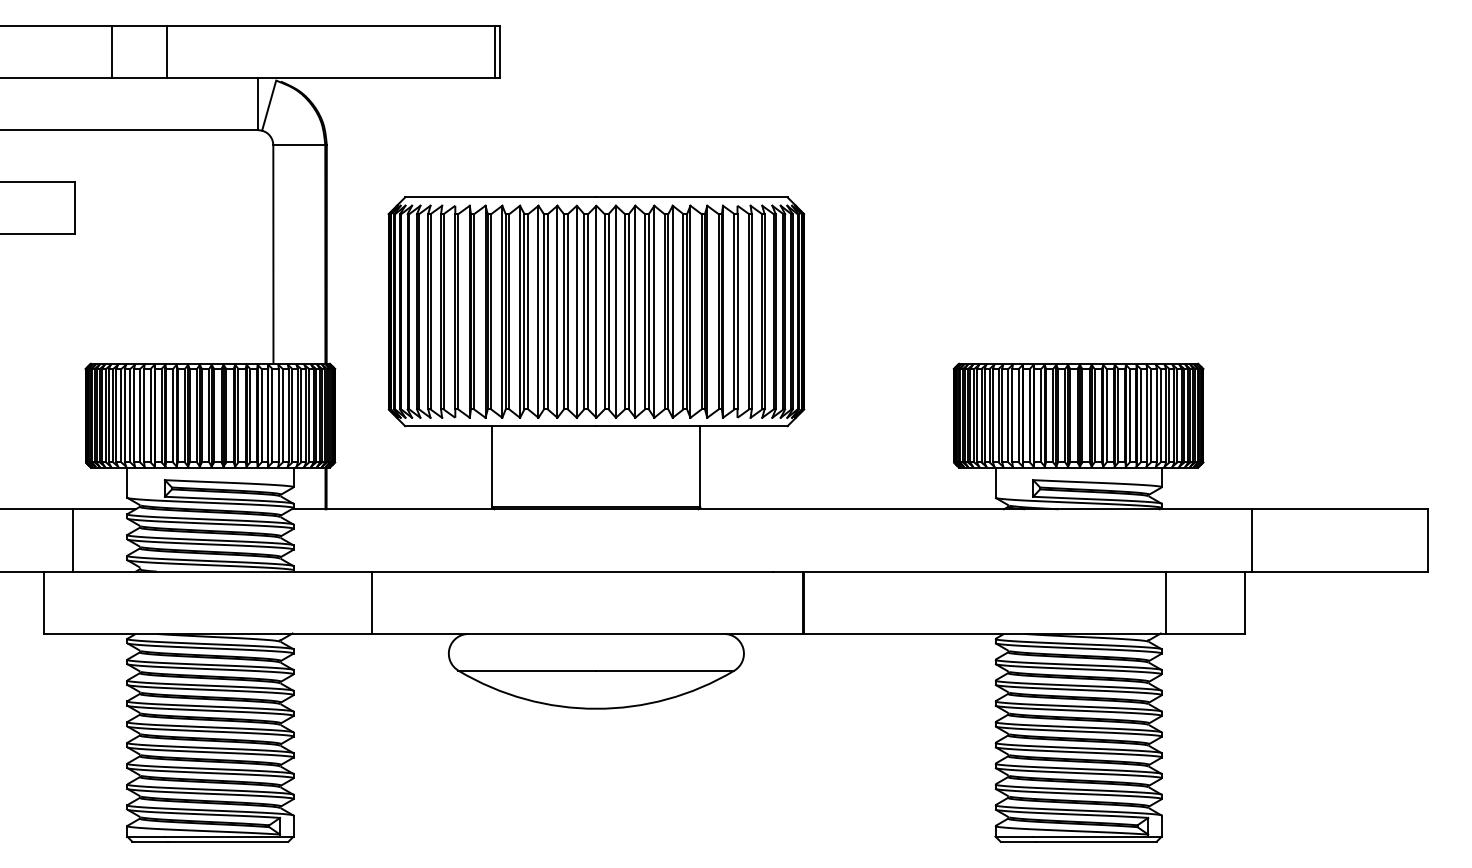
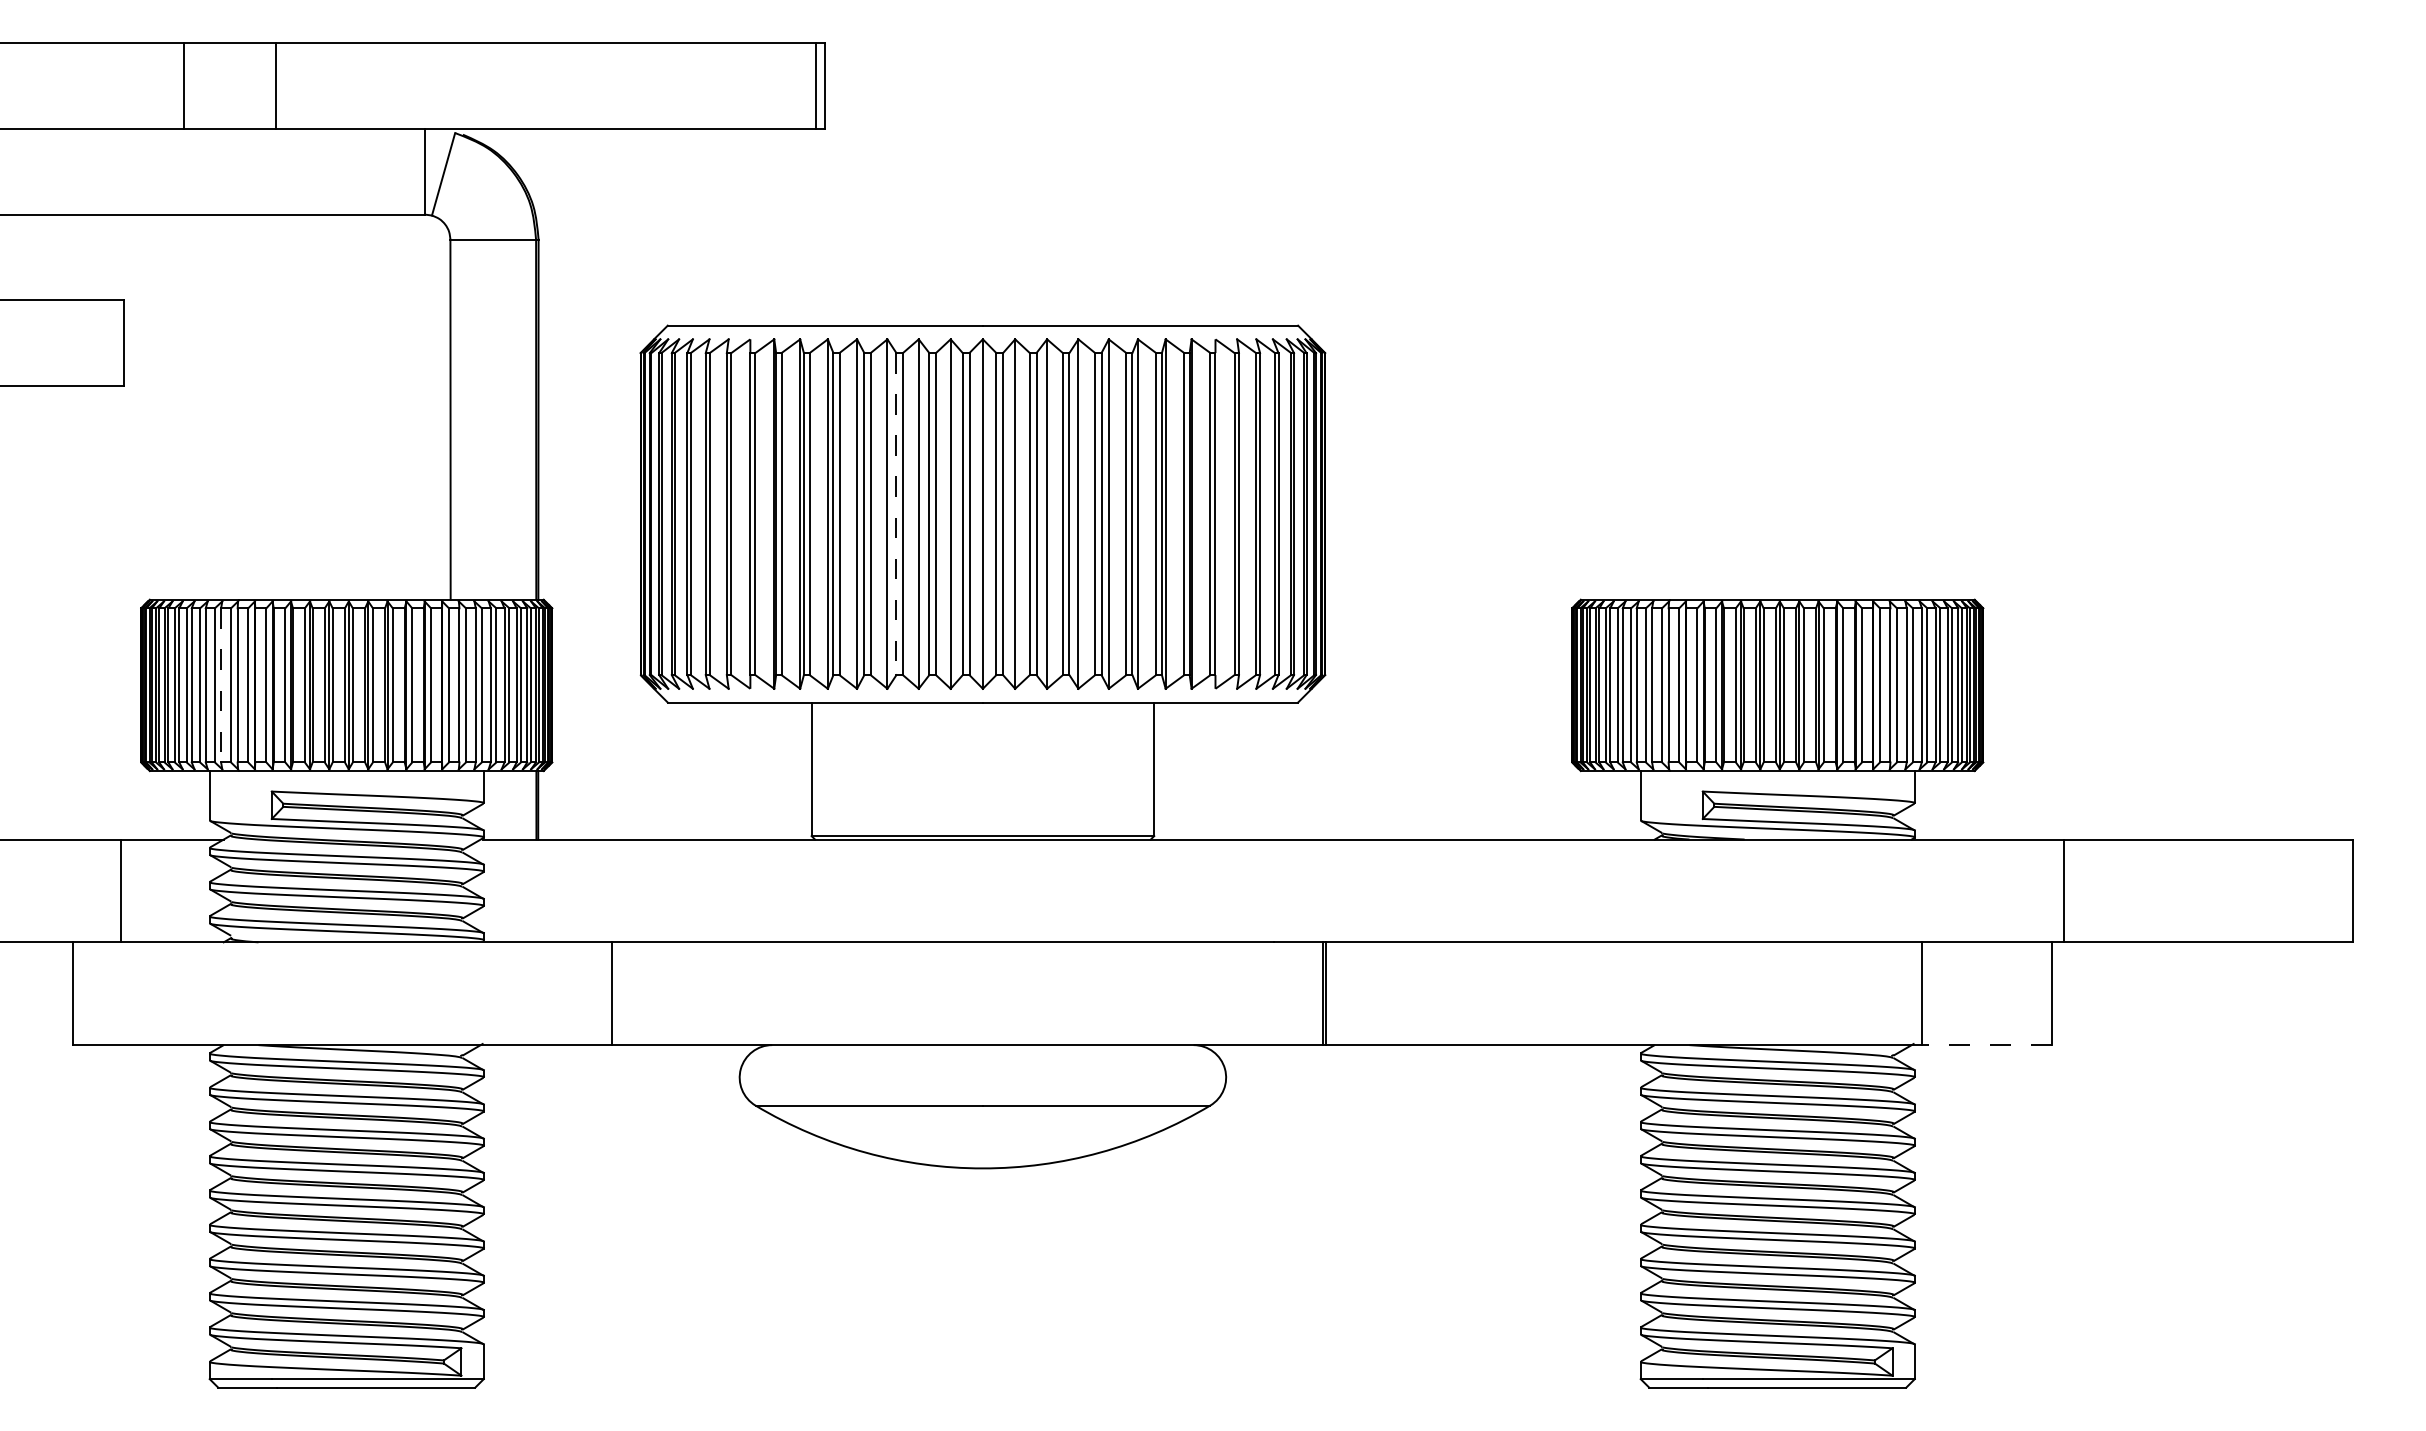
line: (543, 311) -> (895, 513), solid -> dashed
line: (134, 415) -> (221, 685), solid -> dashed
line: (1205, 633) -> (1986, 1044), solid -> dashed

